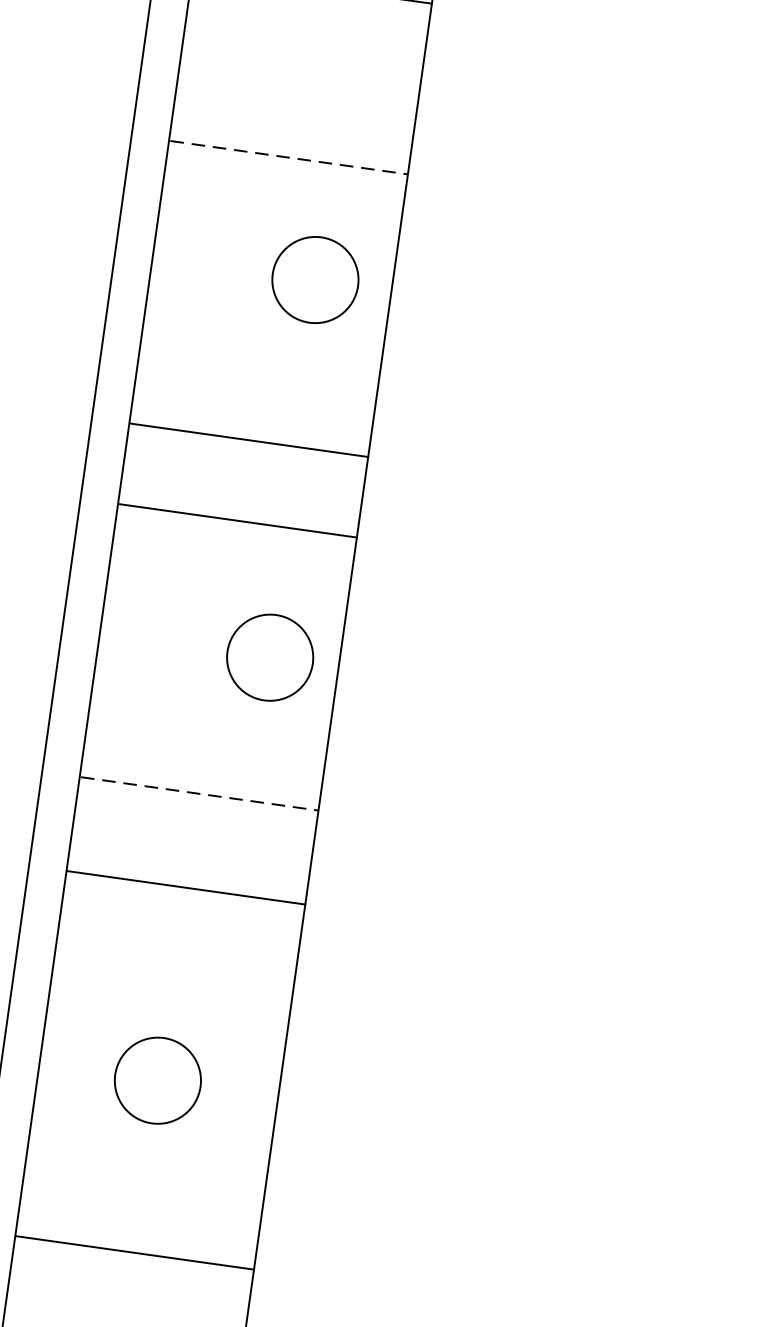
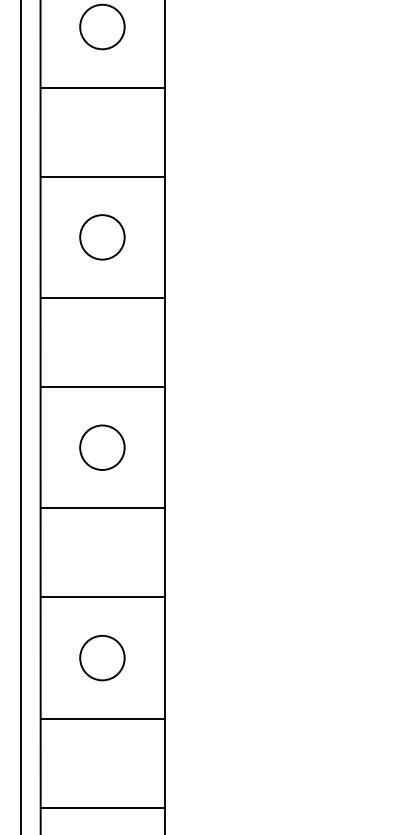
line: (289, 157) -> (103, 176), dashed -> solid
circle: (315, 280) -> (102, 237), moved
line: (249, 441) -> (103, 298), moved
line: (238, 521) -> (103, 387), moved
circle: (270, 657) -> (102, 447), moved
line: (200, 794) -> (103, 508), dashed -> solid
line: (187, 888) -> (103, 597), moved
line: (135, 1252) -> (103, 718), moved

